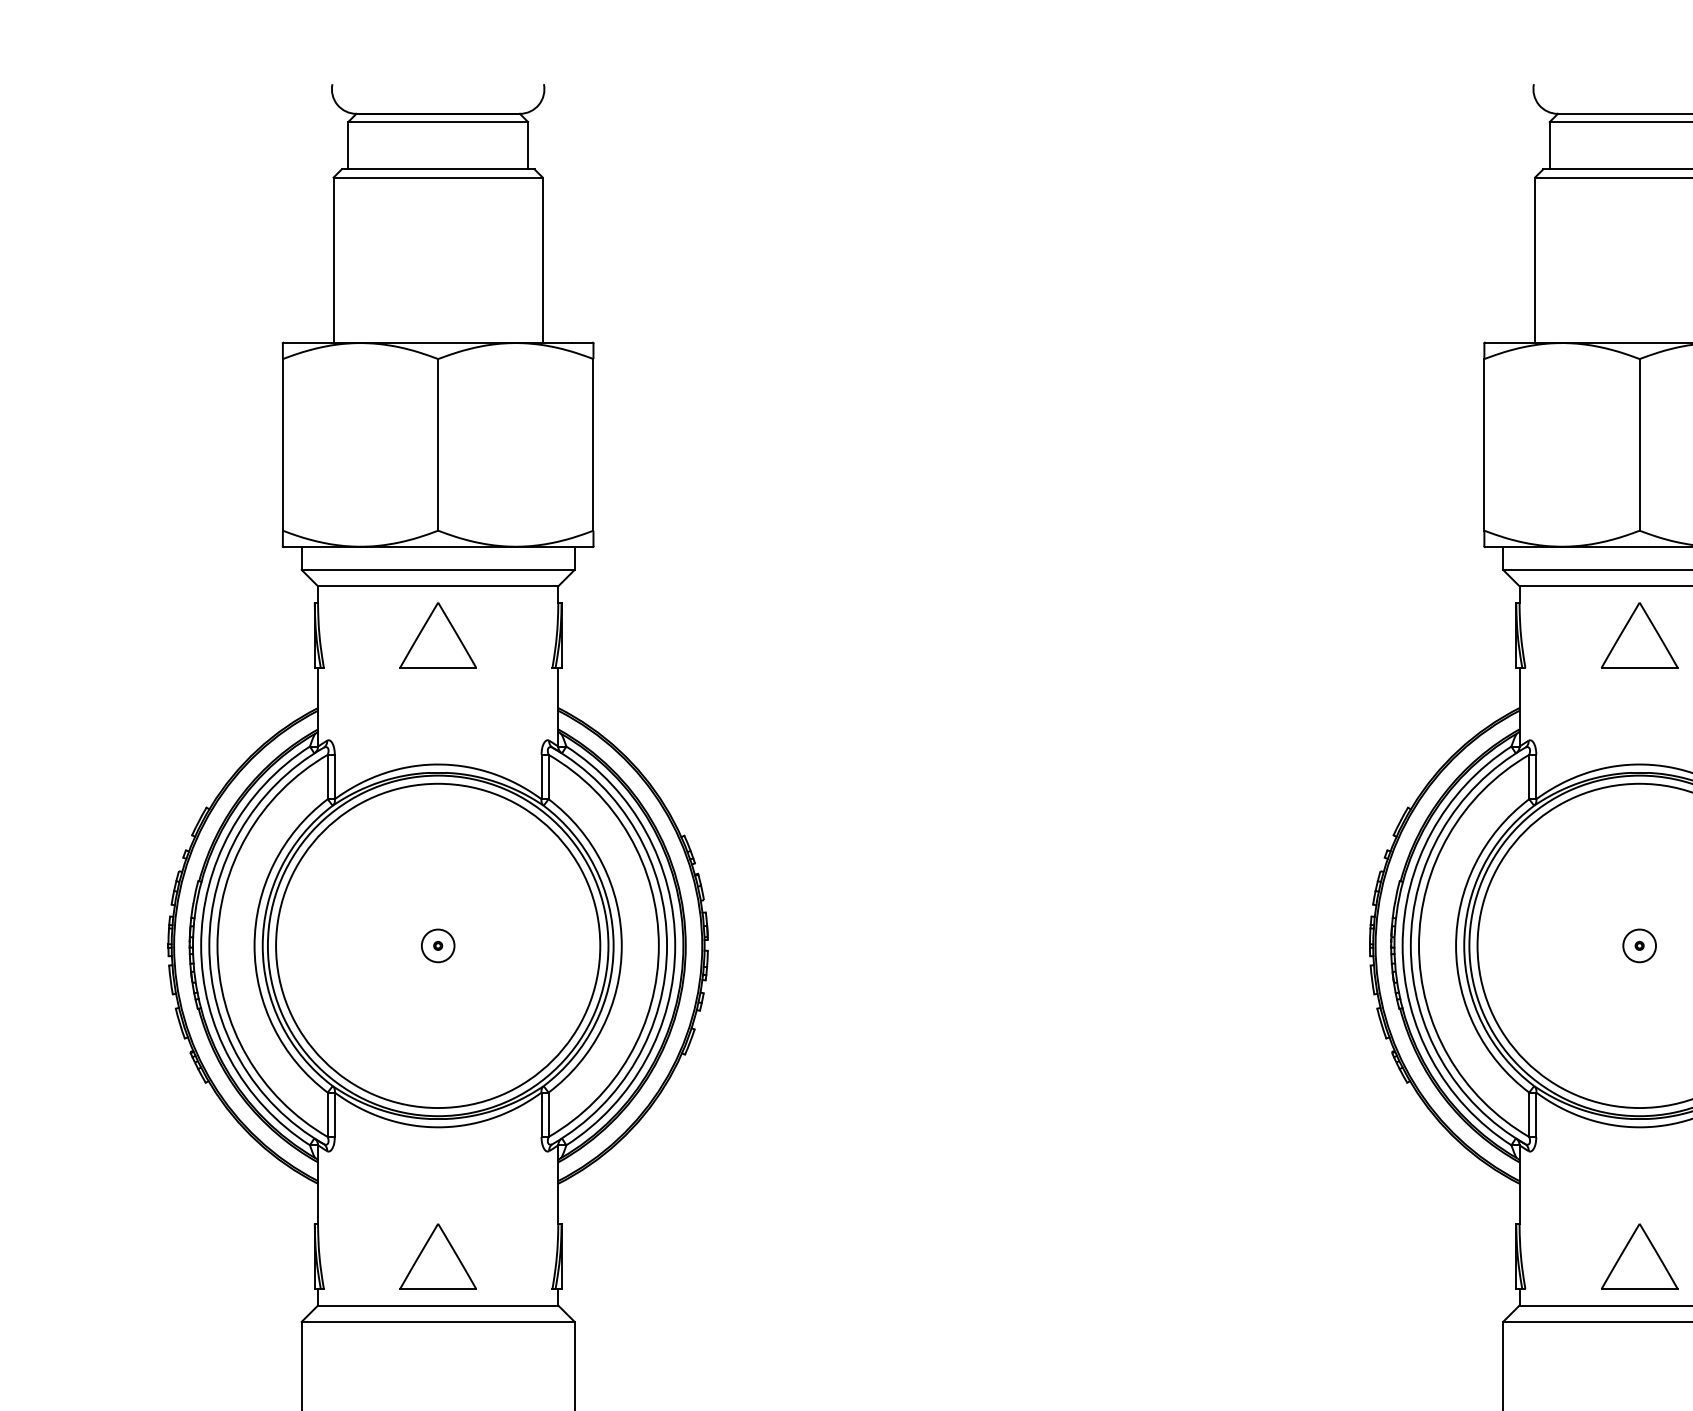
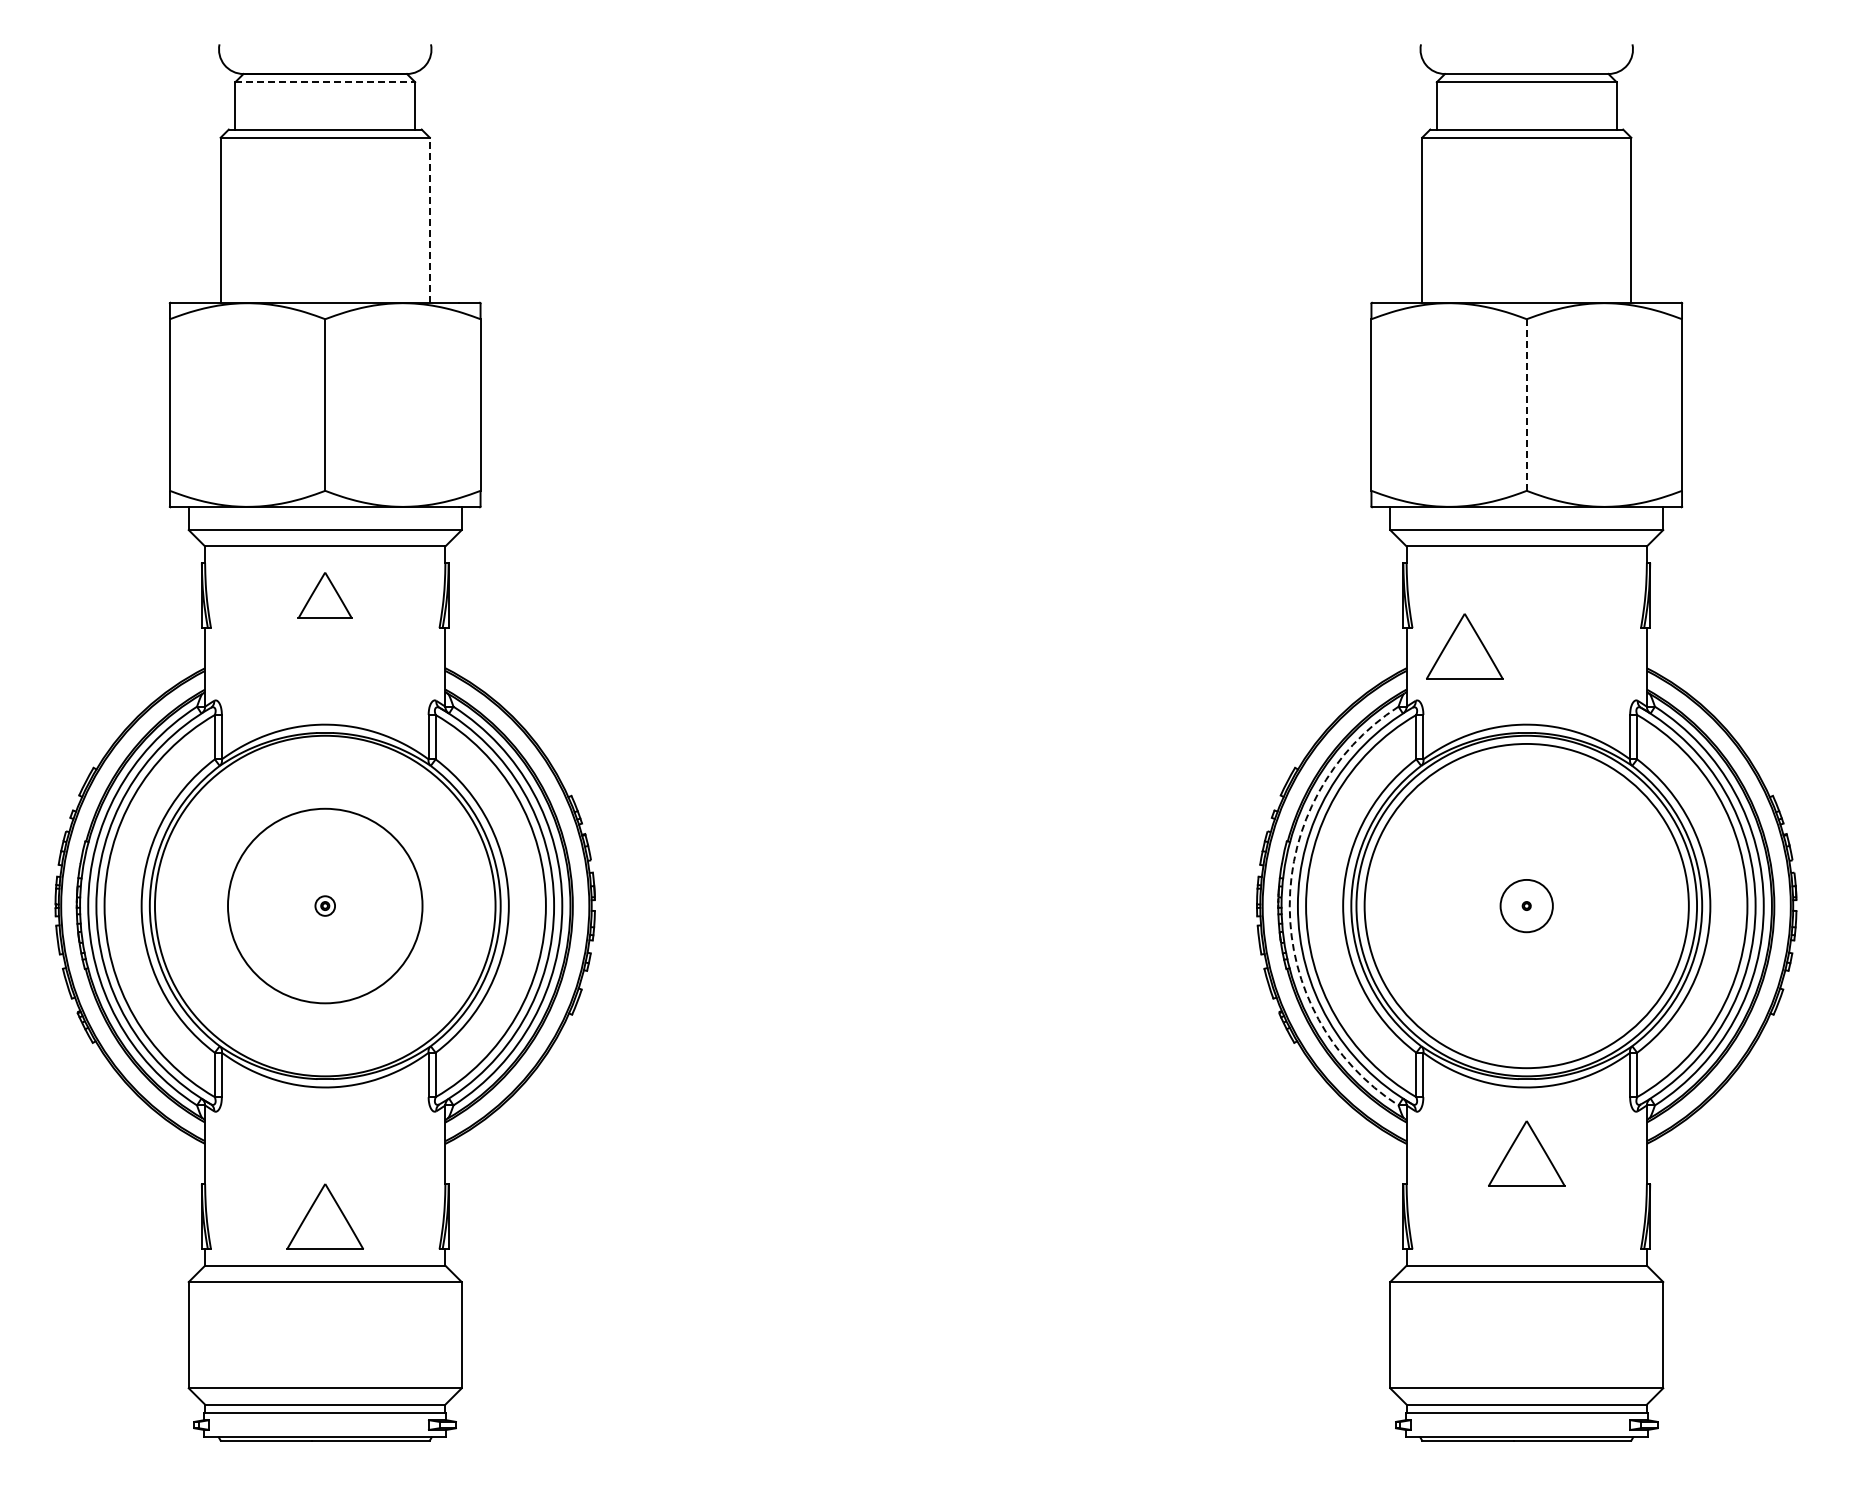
line: (438, 122) -> (325, 82), solid -> dashed
line: (542, 260) -> (429, 220), solid -> dashed
line: (1639, 445) -> (1526, 405), solid -> dashed
part: (437, 635) -> (324, 595), size x0.7
part: (1639, 635) -> (1464, 646), moved
circle: (437, 945) -> (324, 905), size x0.6
circle: (438, 945) -> (325, 905), size x0.6
circle: (1639, 945) -> (1526, 905), size x1.6
arc: (1402, 946) -> (1289, 906), solid -> dashed
part: (1639, 1256) -> (1526, 1153), moved

